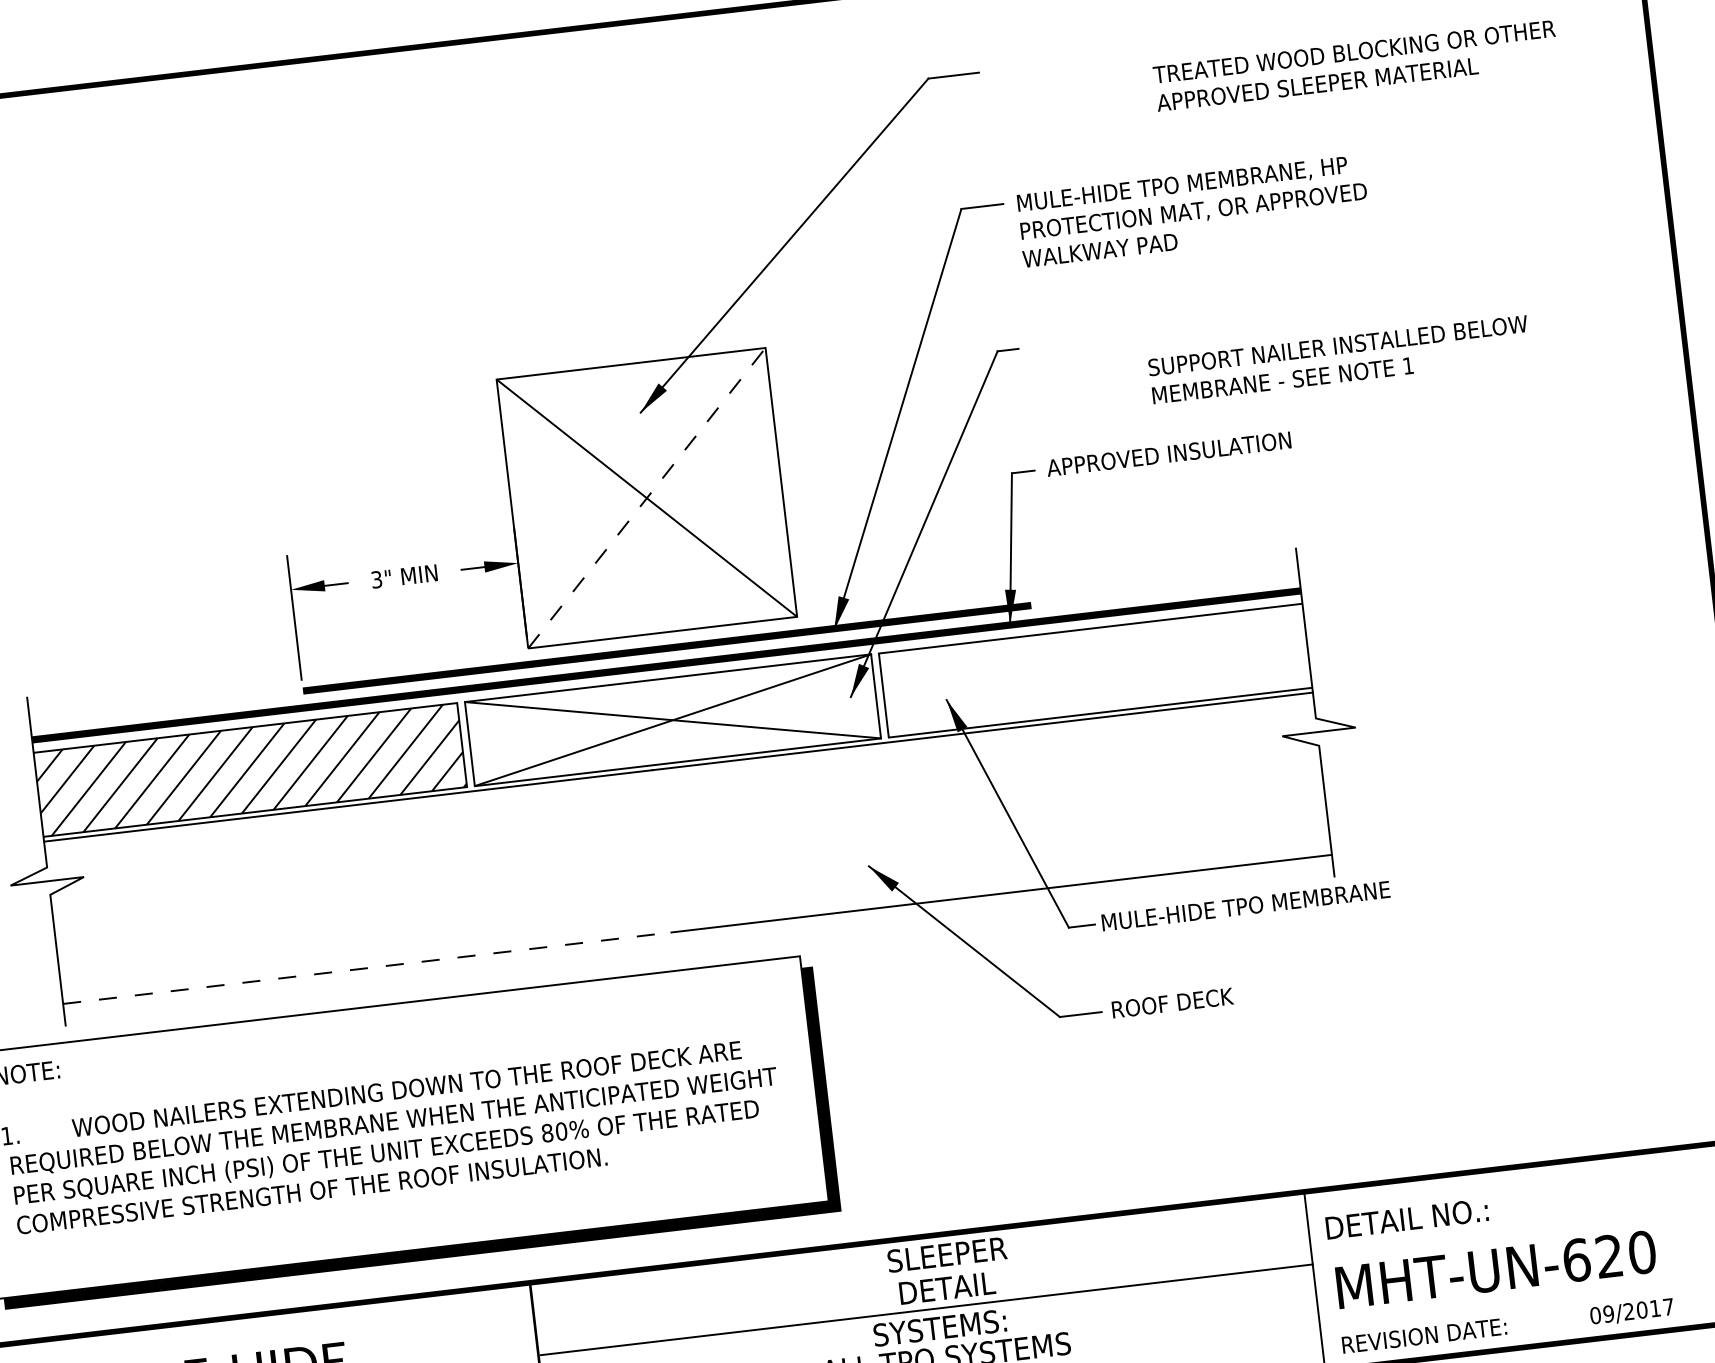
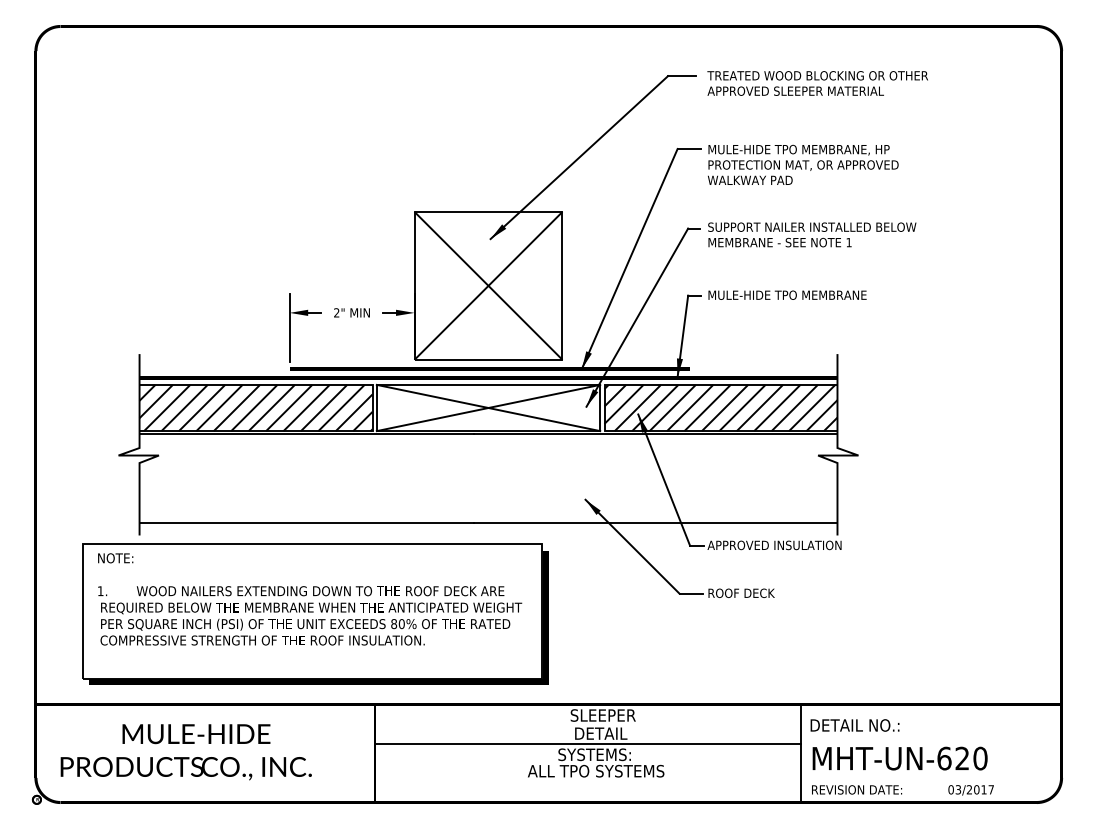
text: (1355, 65) -> (817, 83), moved
text: (1340, 358) -> (812, 234), moved
text: (1190, 450) -> (786, 294), APPROVED INSULATION -> MULE-HIDE TPO MEMBRANE
line: (646, 497) -> (488, 285), dashed -> solid
text: (376, 579) -> (336, 312), 3" -> 2"
hatch: (1094, 669) -> (720, 407), added
text: (1244, 906) -> (786, 545), MULE-HIDE TPO MEMBRANE -> APPROVED INSULATION
line: (368, 968) -> (307, 523), dashed -> solid
text: (1608, 1313) -> (958, 789), 09/2017 -> 03/2017

